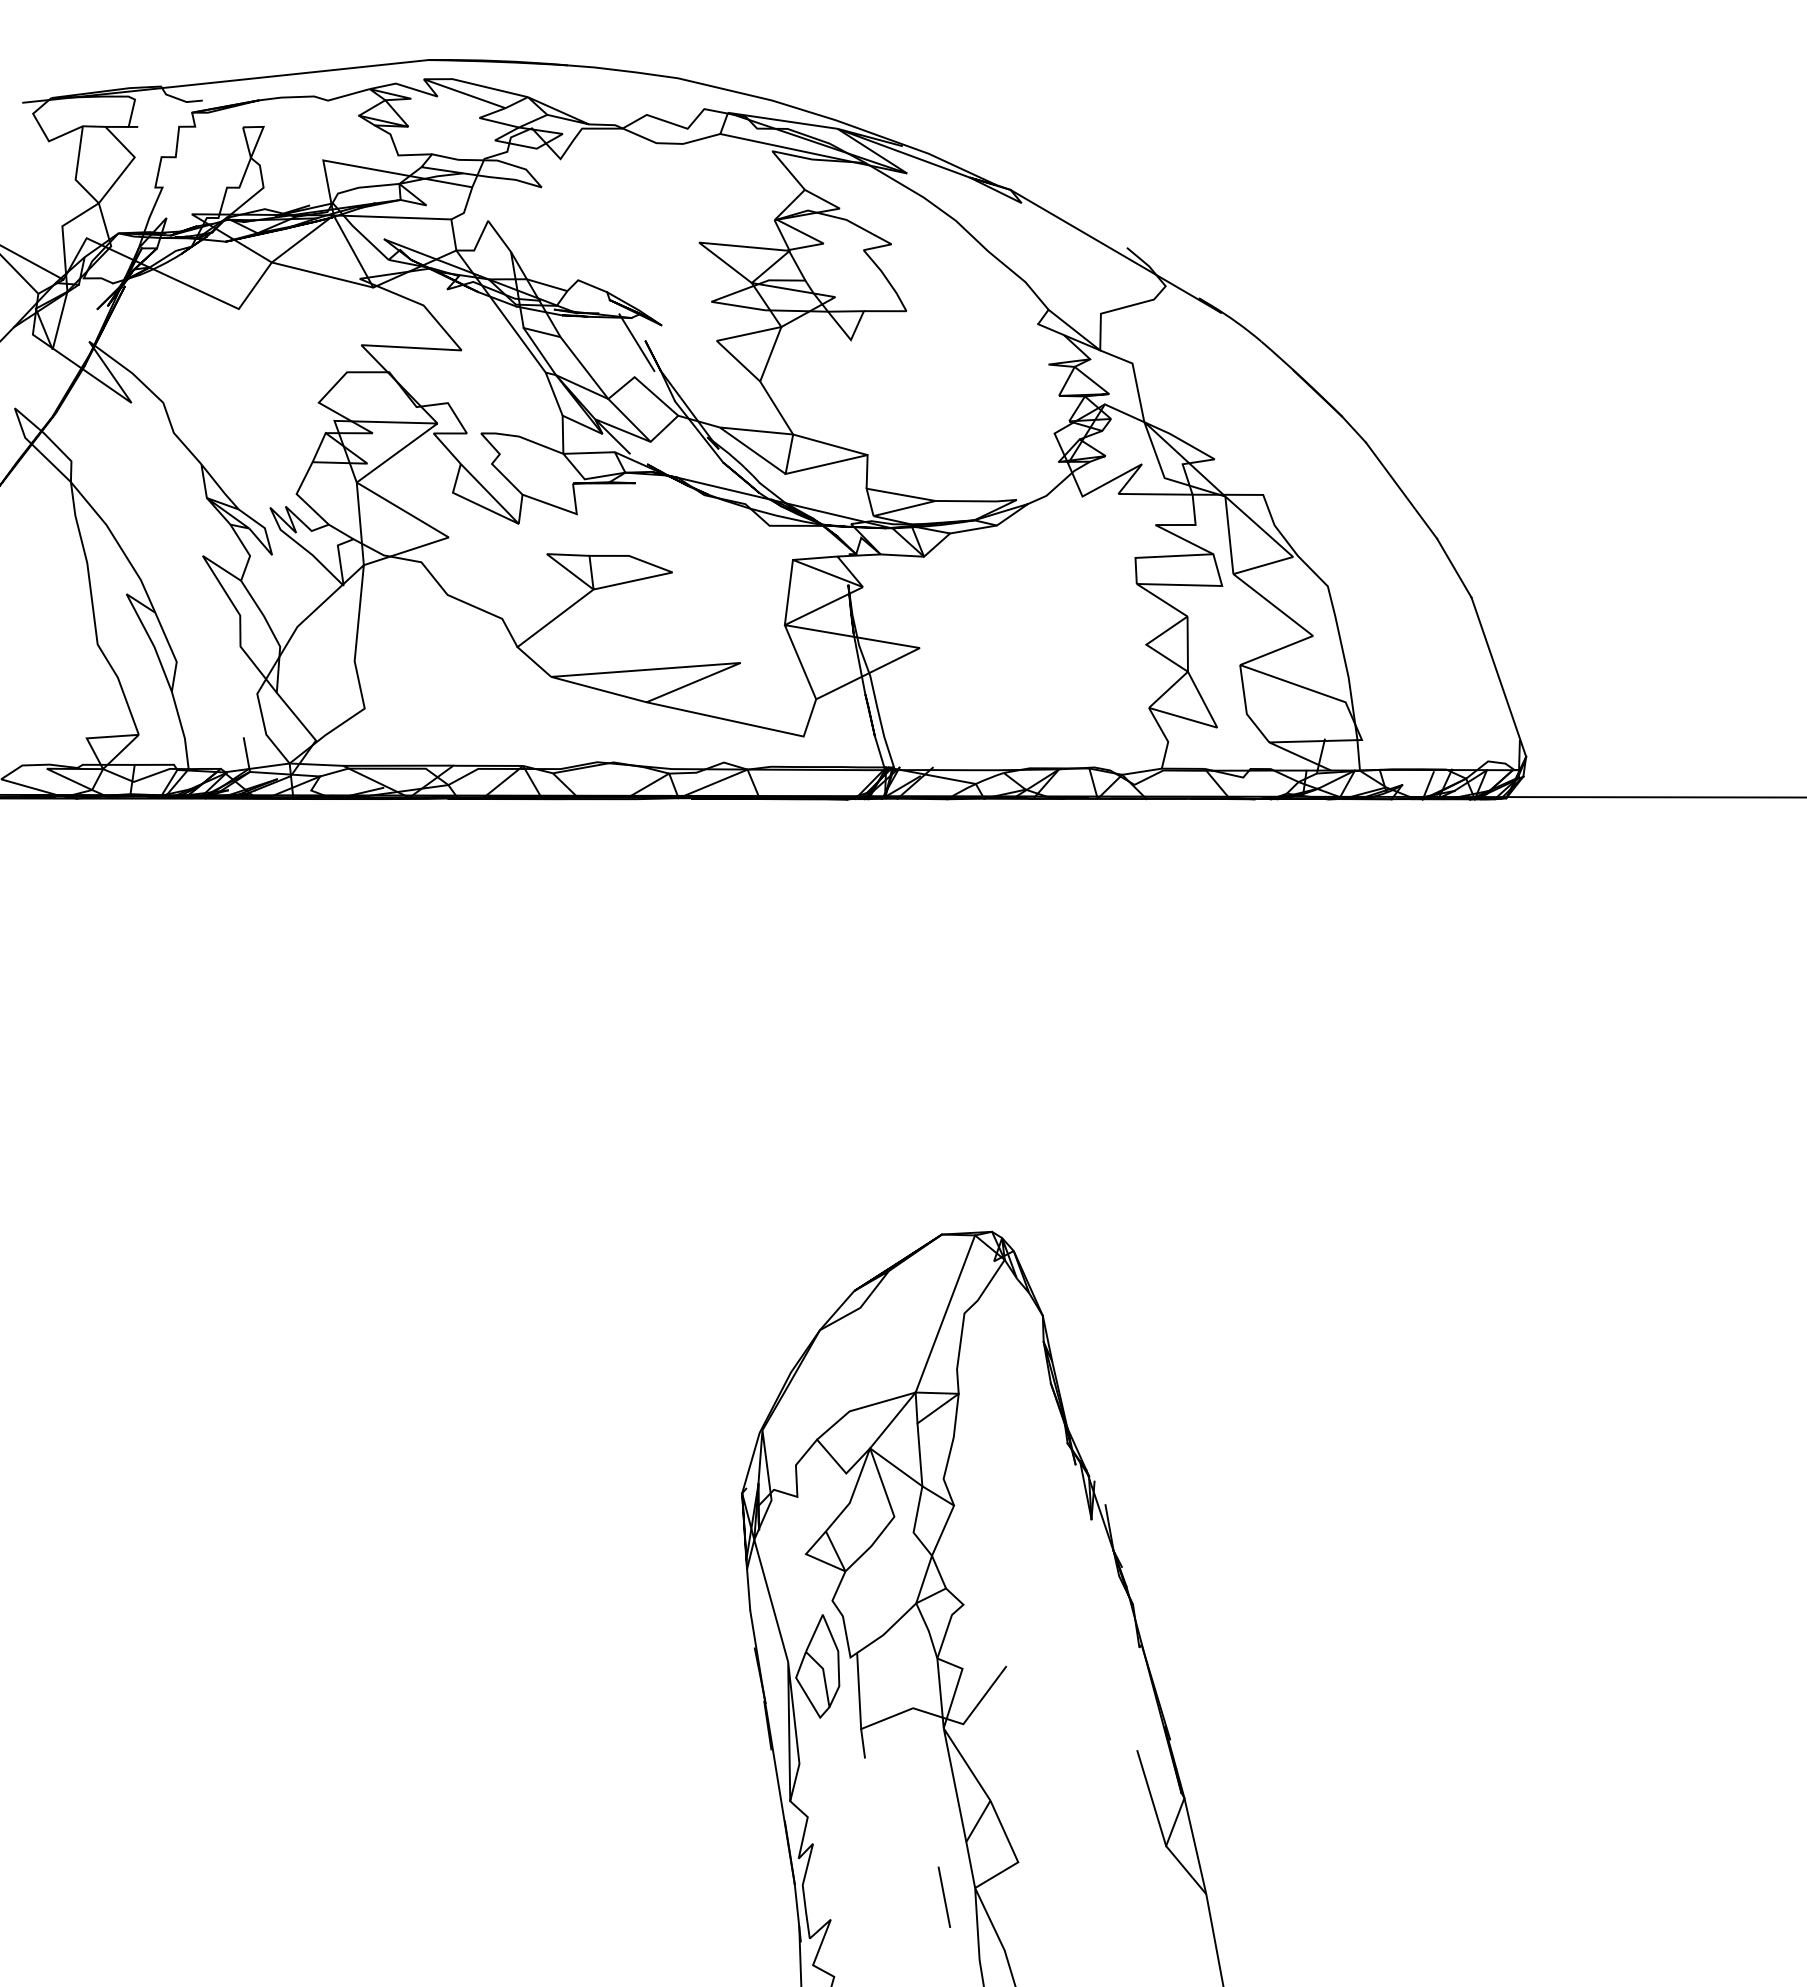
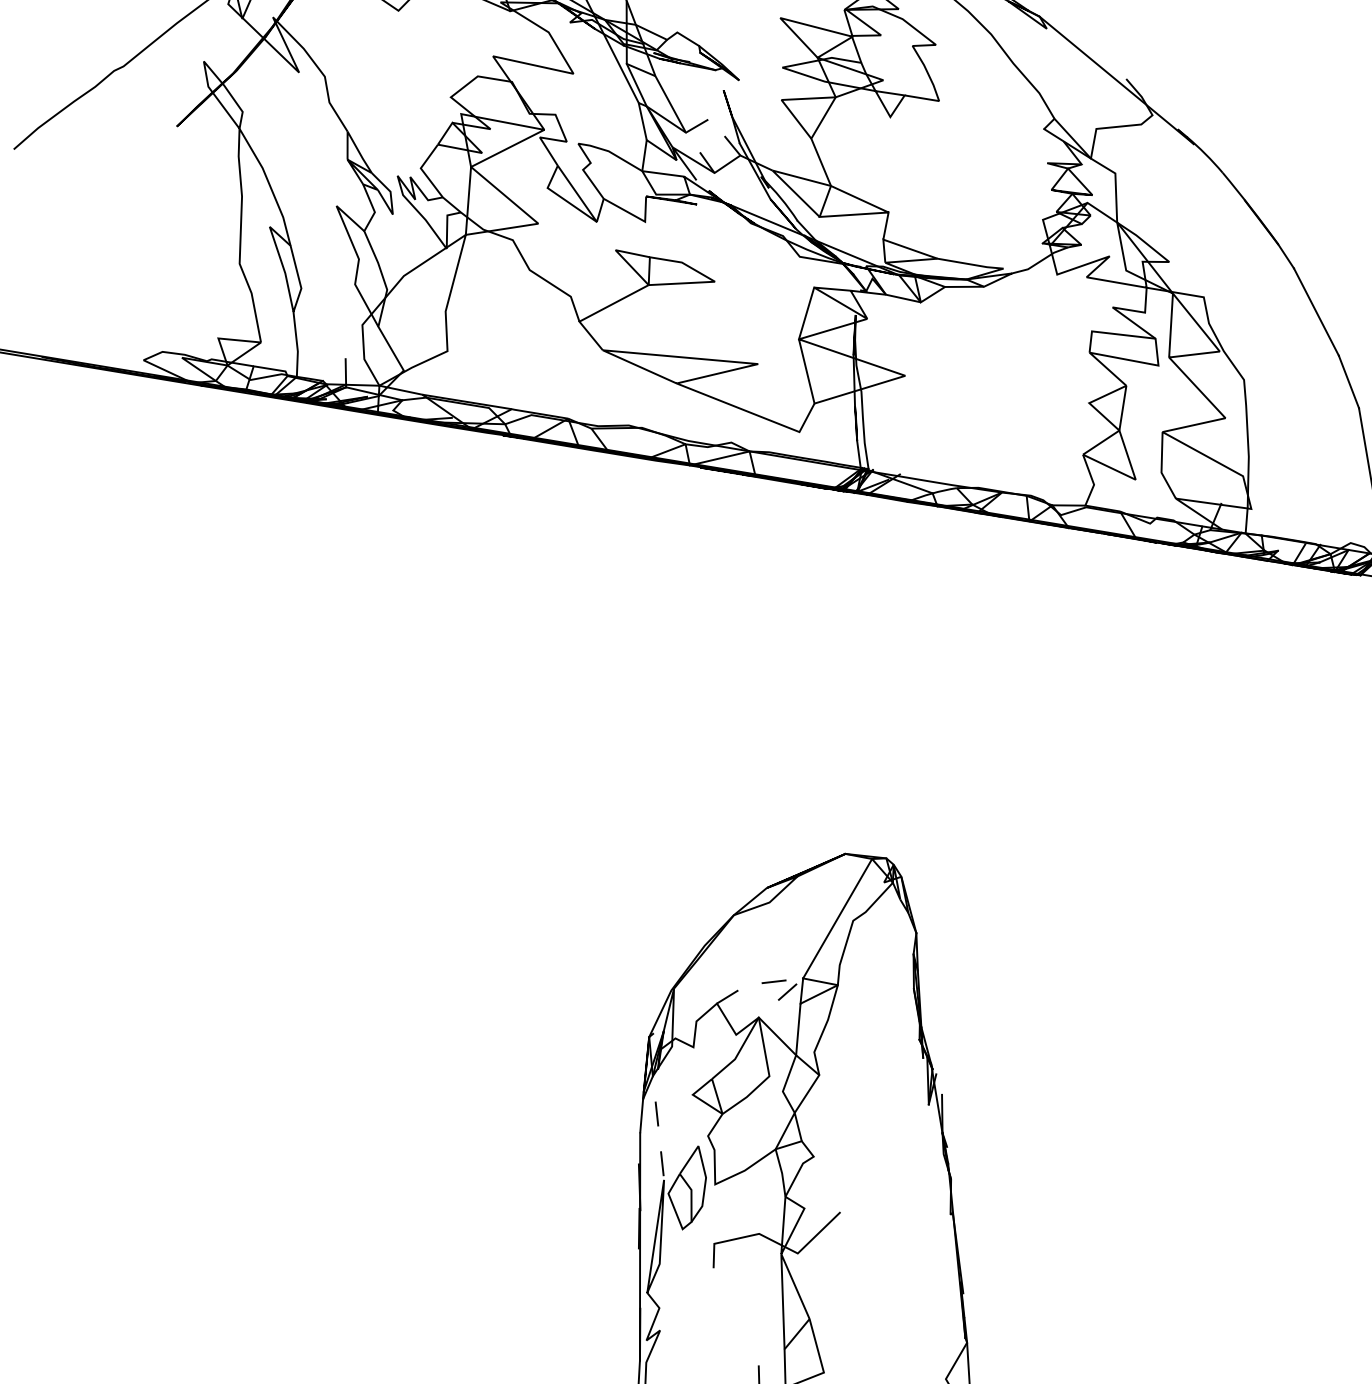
line: (636, 342) -> (716, 90), removed
line: (620, 389) -> (697, 126), solid -> dashed
line: (896, 1398) -> (786, 980), solid -> dashed
line: (767, 1586) -> (657, 1115), solid -> dashed
line: (859, 1691) -> (717, 1213), removed
line: (1151, 1798) -> (940, 1338), removed

